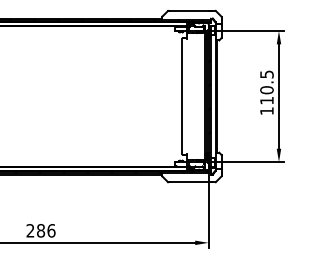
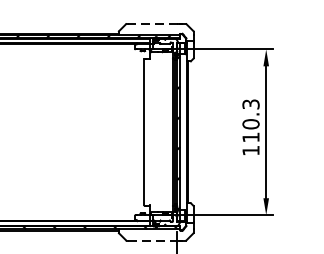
line: (189, 10) -> (153, 23), solid -> dashed
text: (266, 74) -> (250, 104), 110.5 -> 110.3
line: (189, 182) -> (153, 240), solid -> dashed

